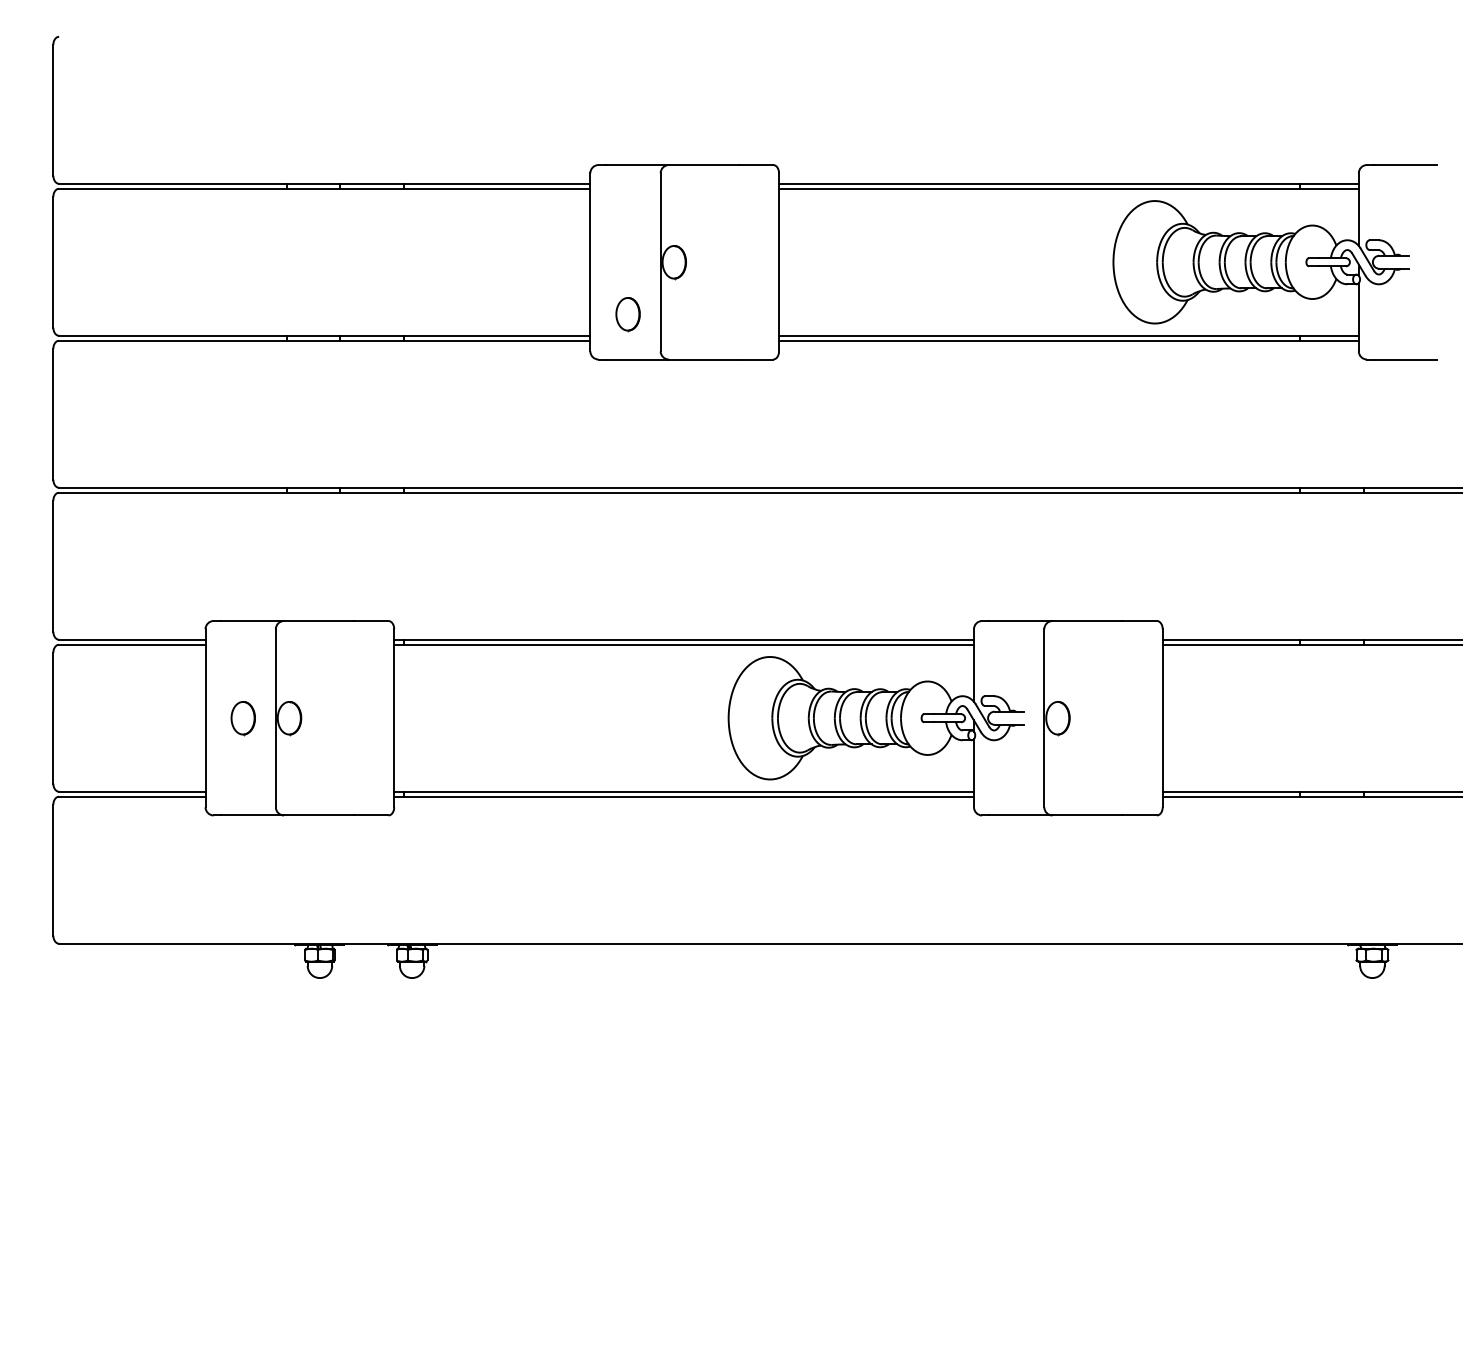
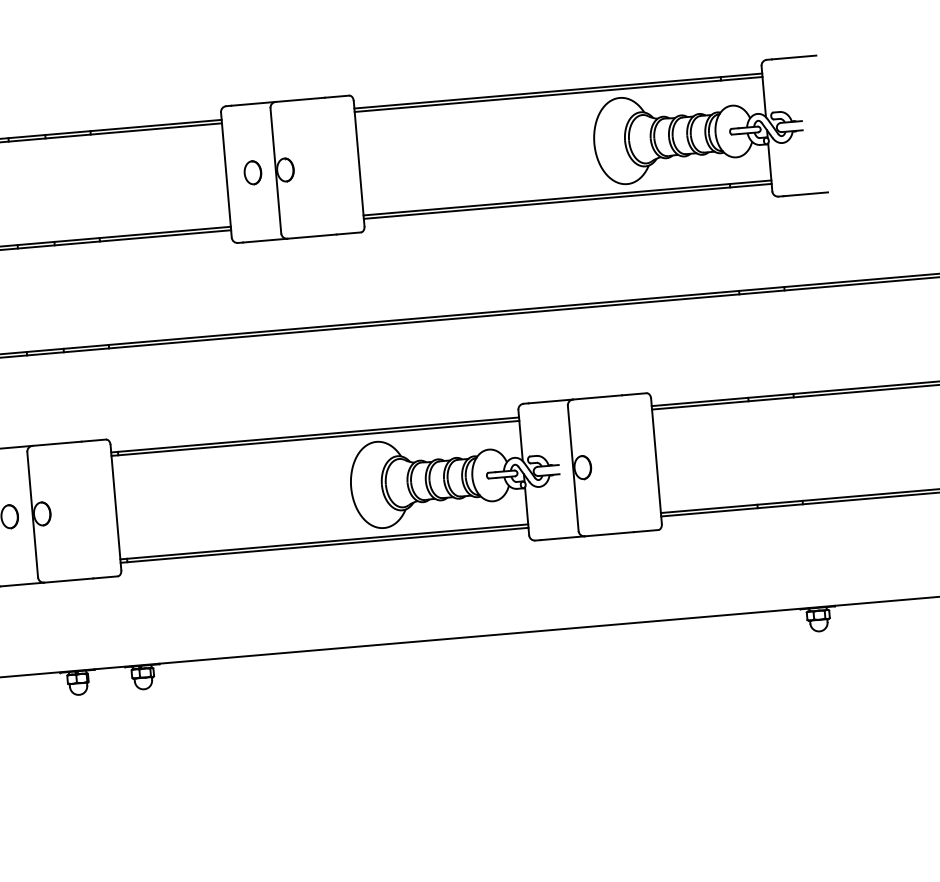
part: (627, 314) -> (252, 172), moved

